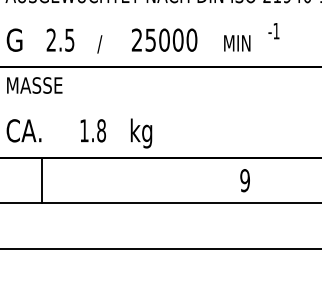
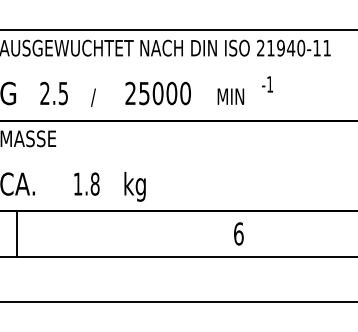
line: (41, 180) -> (17, 233), moved
text: (244, 180) -> (238, 233), 9 -> 6

